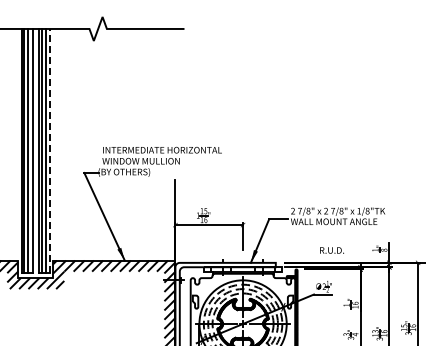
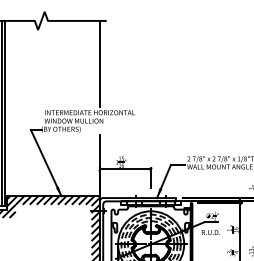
line: (175, 85) -> (99, 63), added
line: (50, 150) -> (5, 112), dashed -> solid
text: (331, 250) -> (210, 232), moved

